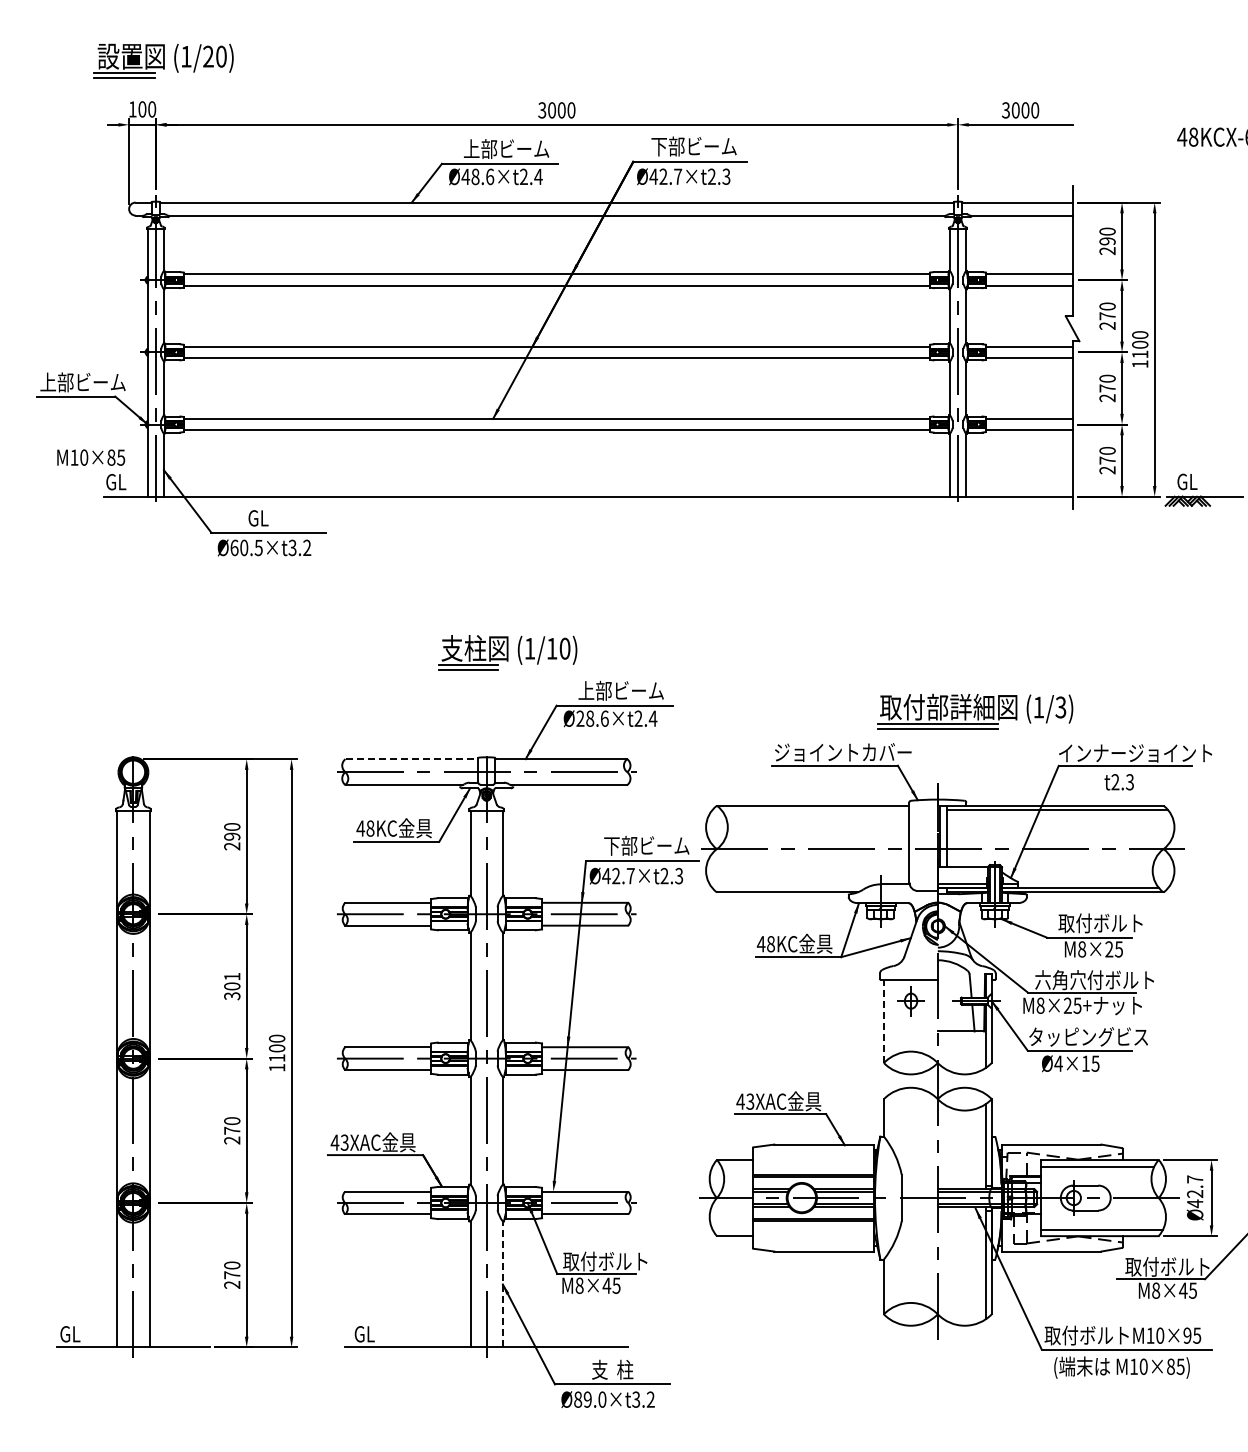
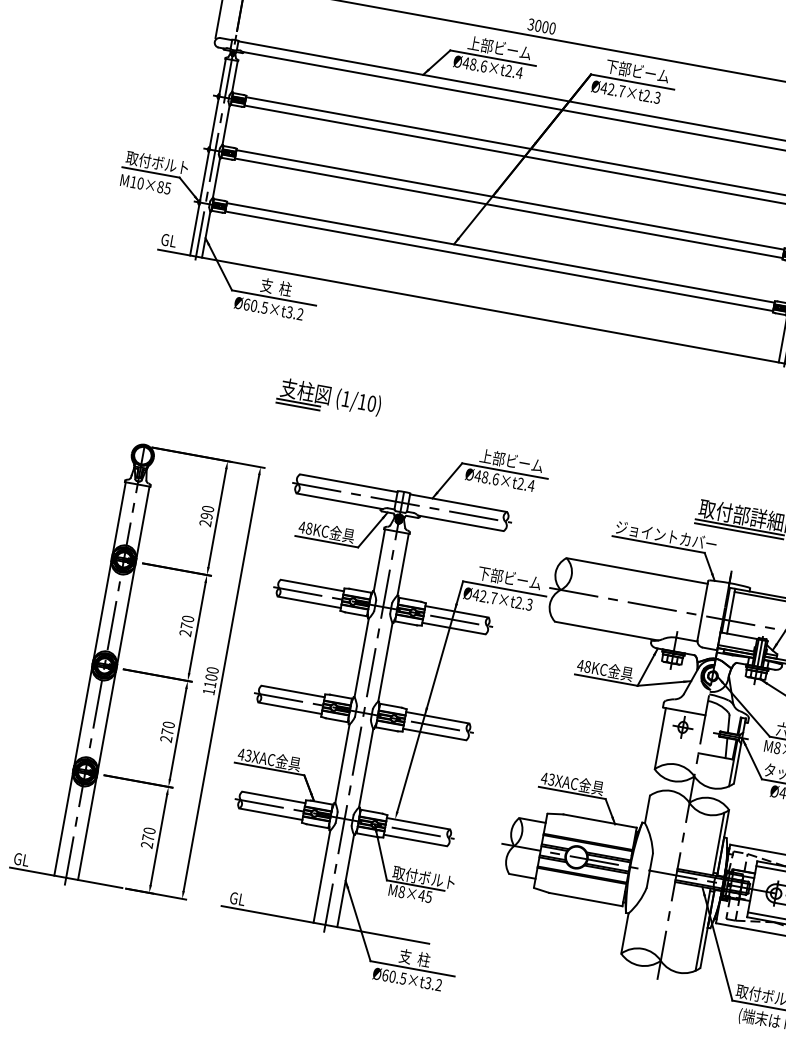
text: (82, 382) -> (157, 162), 上部ビーム -> 取付ボルト
text: (91, 457) -> (146, 184), moved
text: (268, 518) -> (275, 287), GL -> 支  柱
part: (507, 652) -> (329, 398), moved
text: (580, 718) -> (478, 475), Ø28.6×t2.4 -> Ø48.6×t2.4
line: (412, 759) -> (349, 483), dashed -> solid
text: (232, 986) -> (186, 626), 301 -> 270
line: (883, 1021) -> (660, 738), dashed -> solid
line: (502, 1284) -> (345, 880), dashed -> solid
text: (590, 1399) -> (394, 976), Ø89.0×t3.2 -> Ø60.5×t3.2

